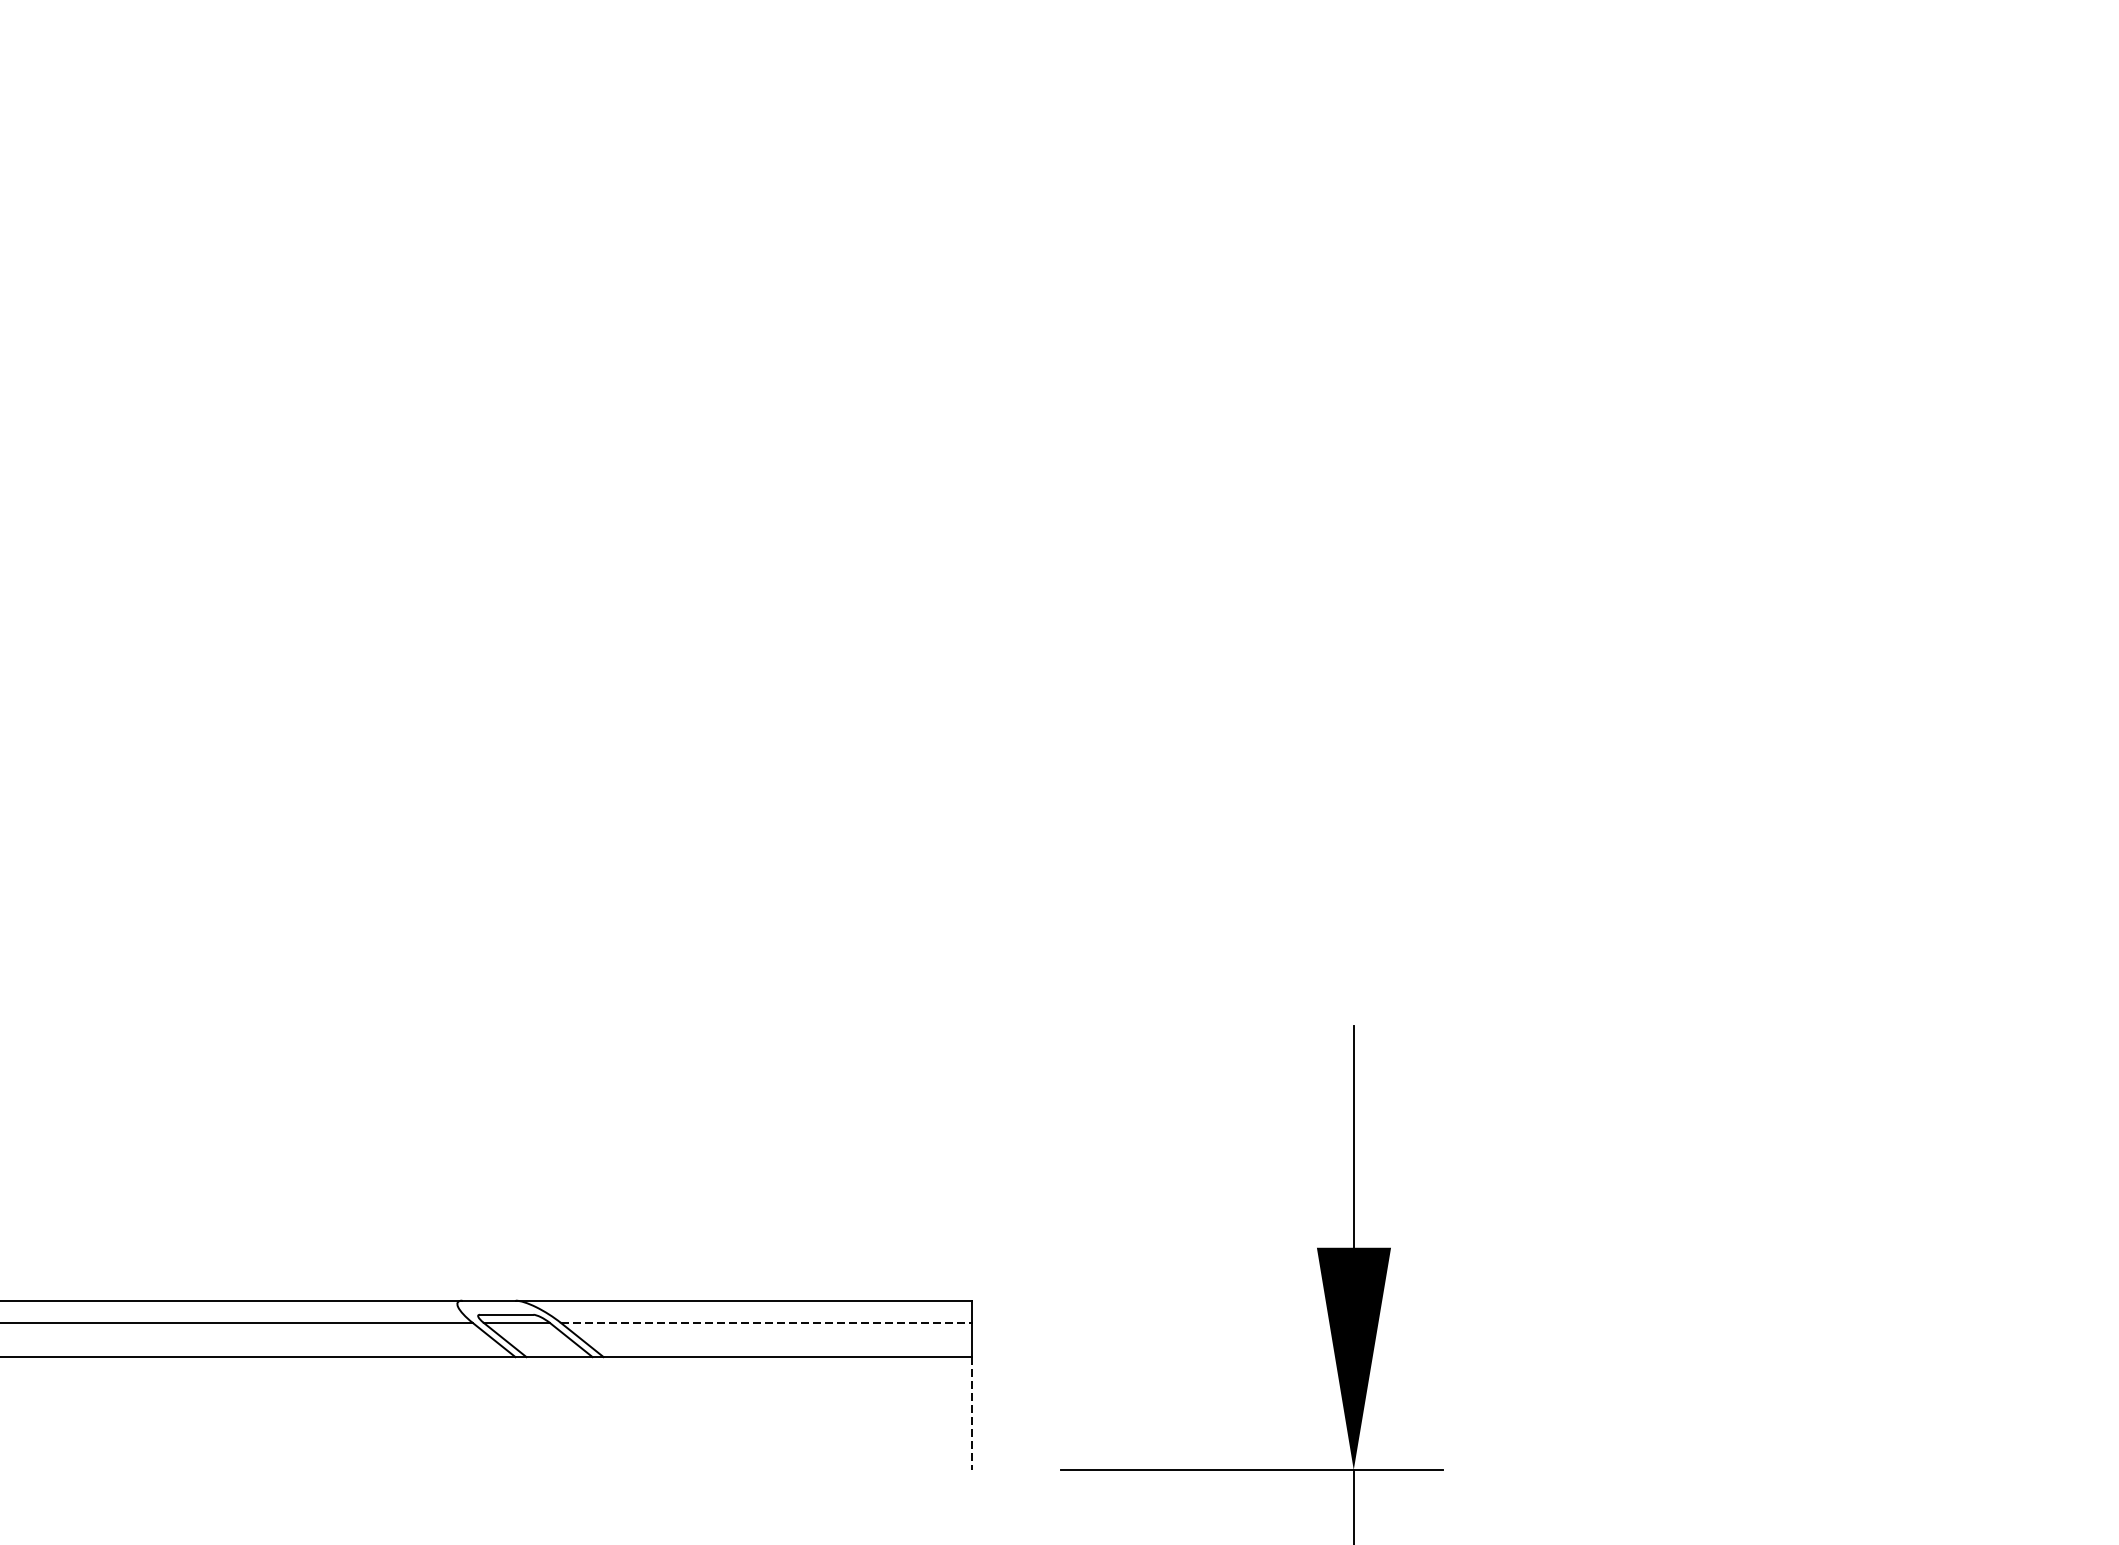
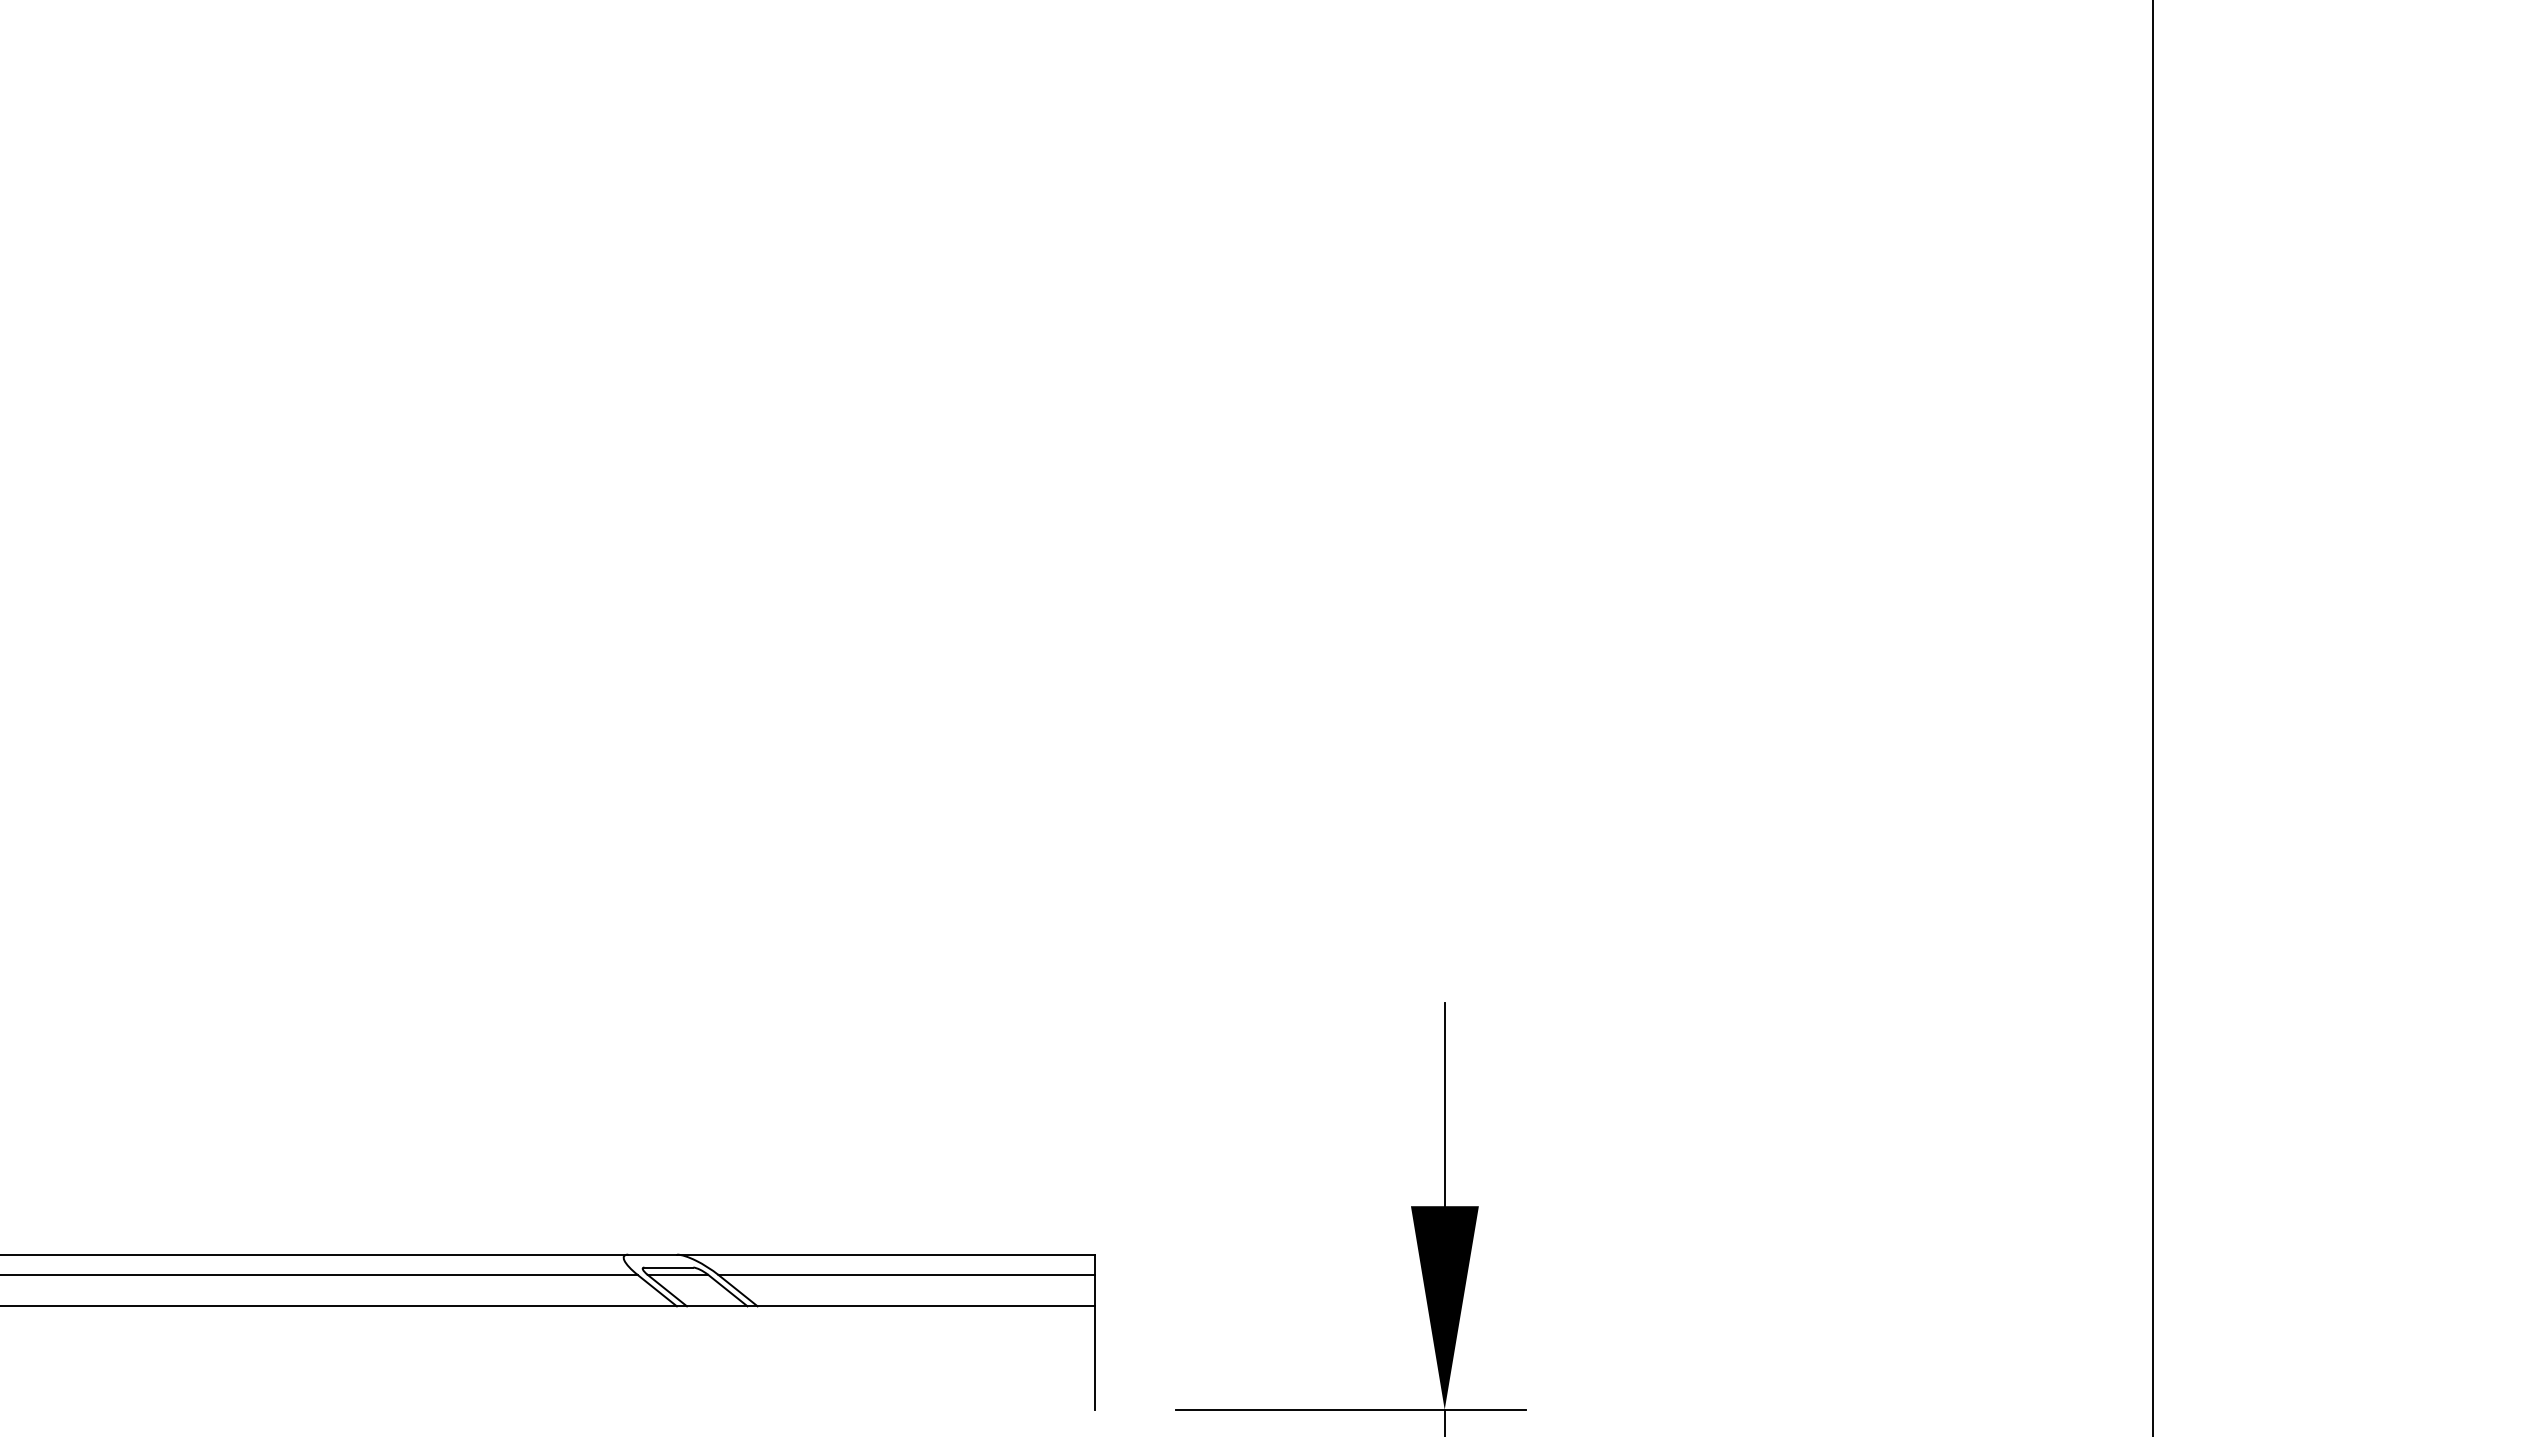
line: (767, 1323) -> (907, 1275), dashed -> solid
line: (971, 1414) -> (1094, 1358), dashed -> solid

